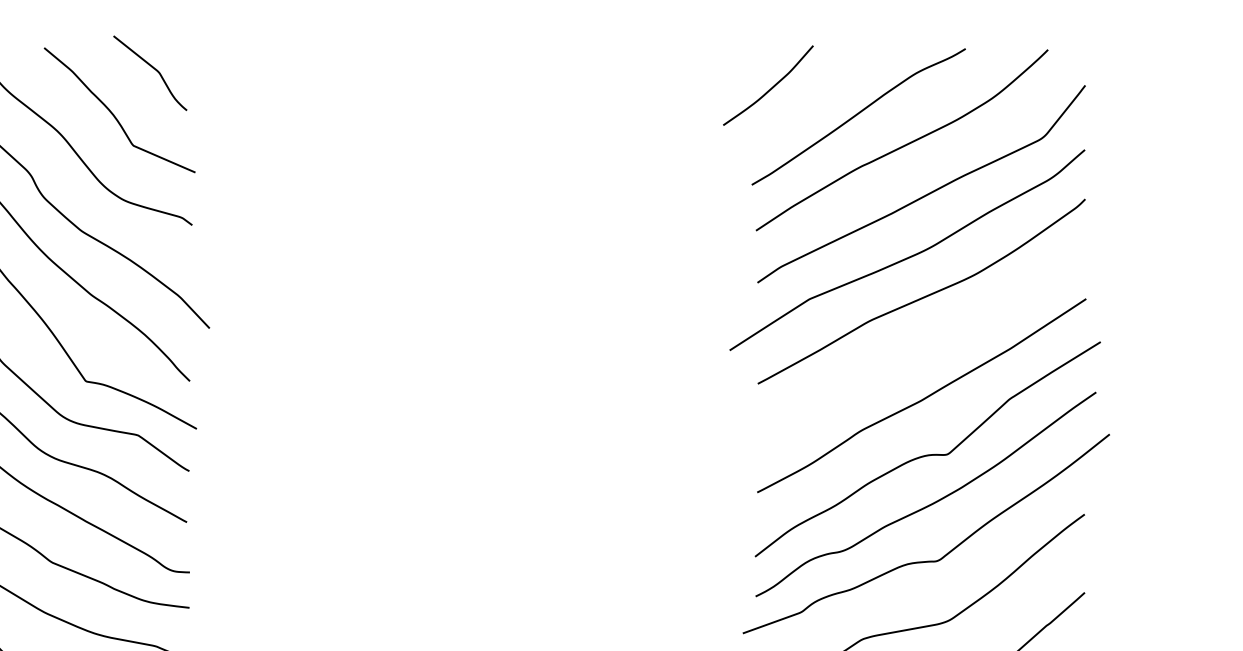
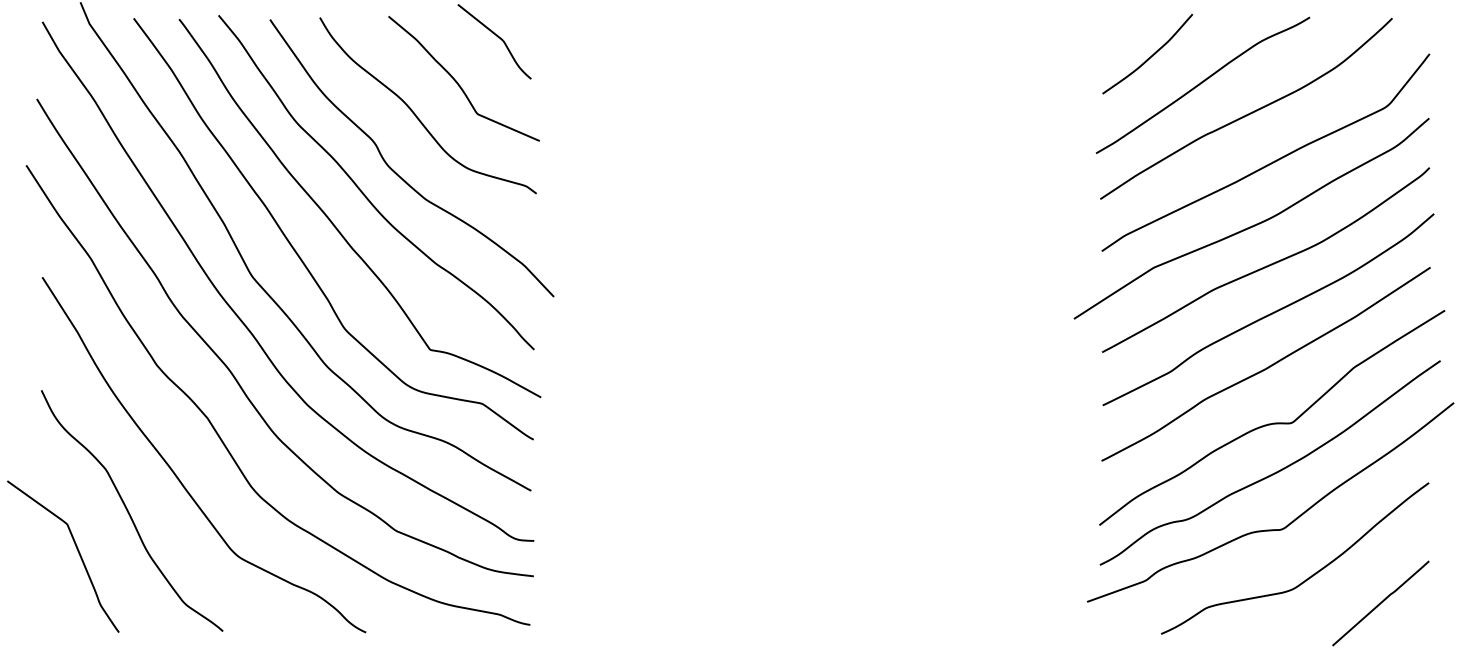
curve: (769, 89) -> (1148, 57), moved
curve: (925, 345) -> (1269, 313), added

